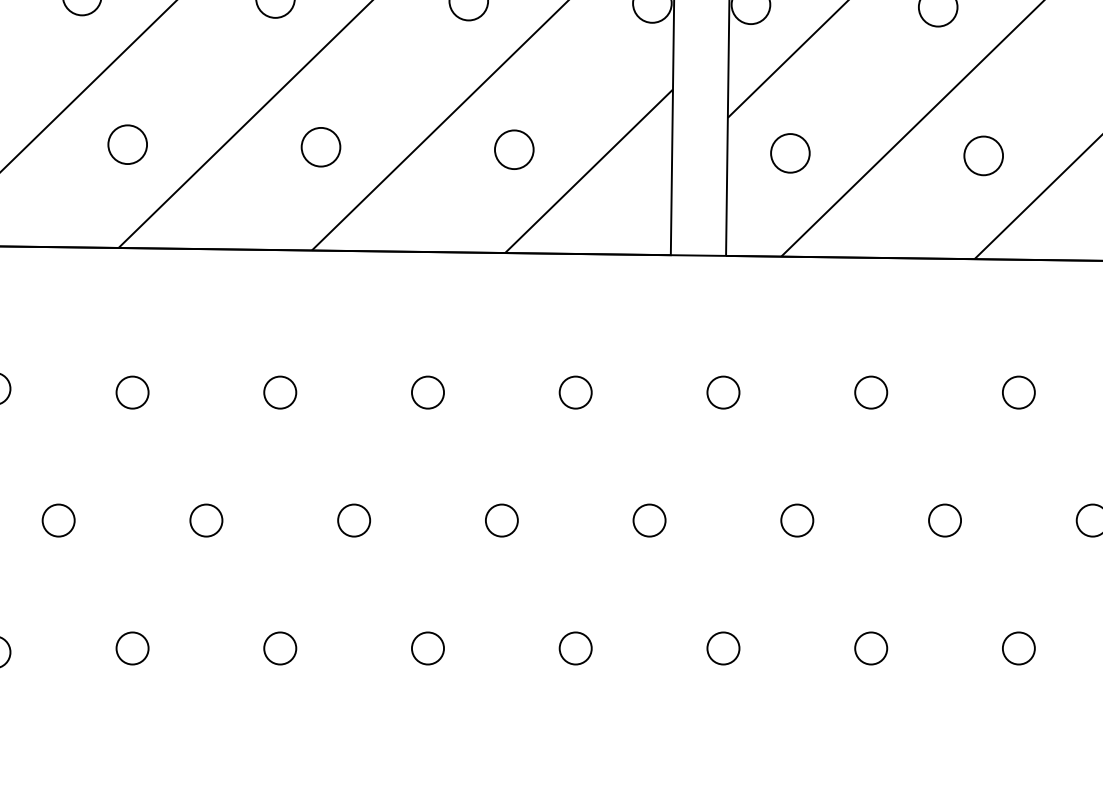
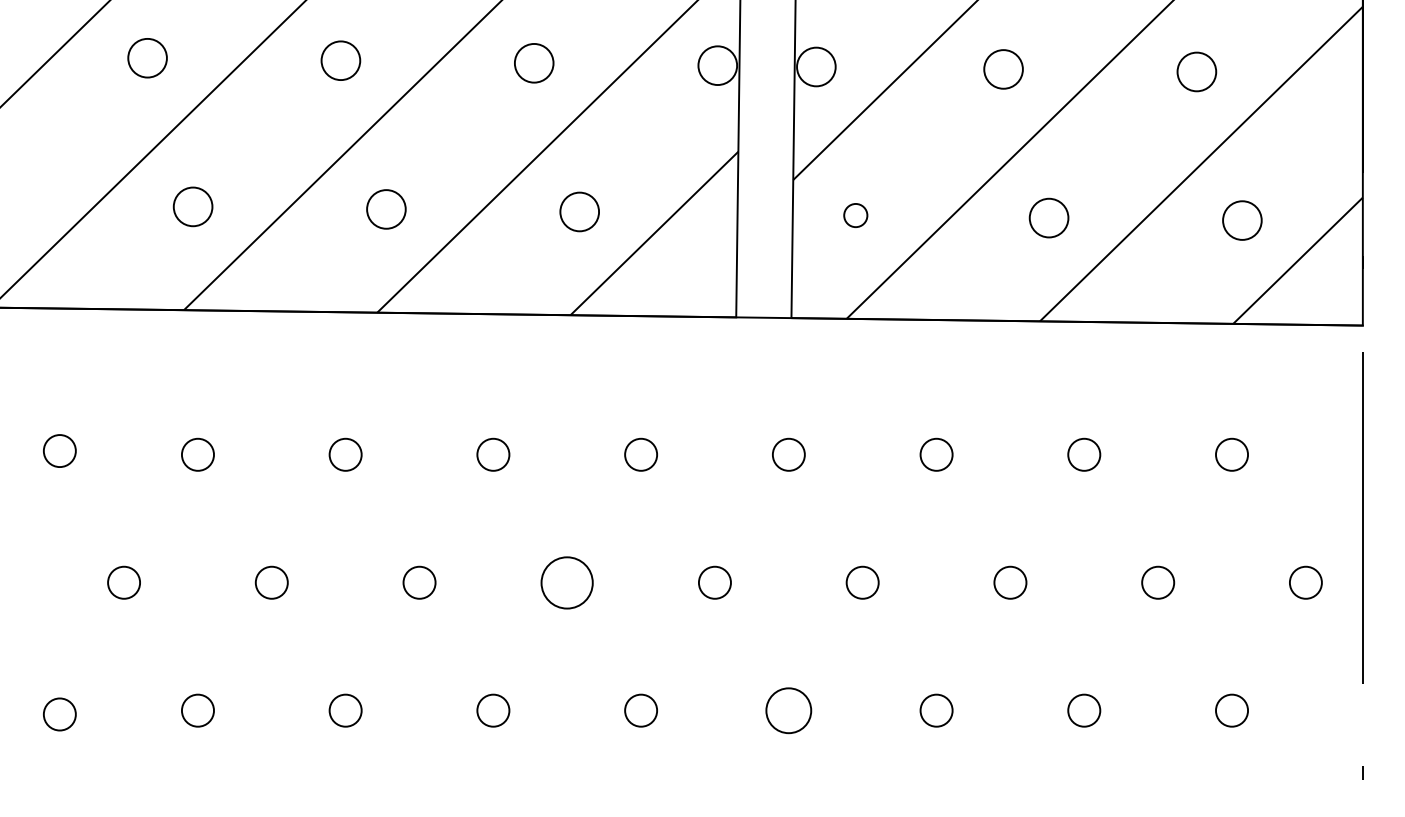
circle: (790, 153) -> (855, 215), size x0.6
circle: (502, 520) -> (567, 582), size x1.6
circle: (723, 648) -> (788, 710), size x1.4

